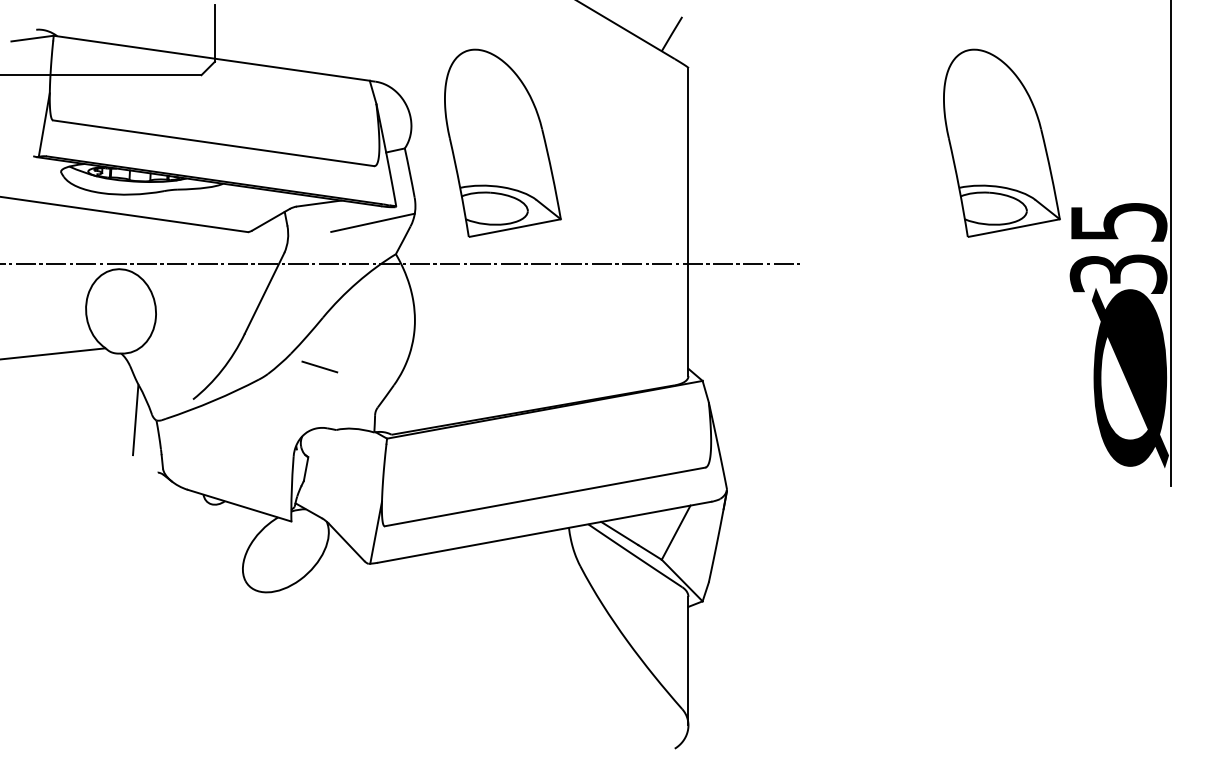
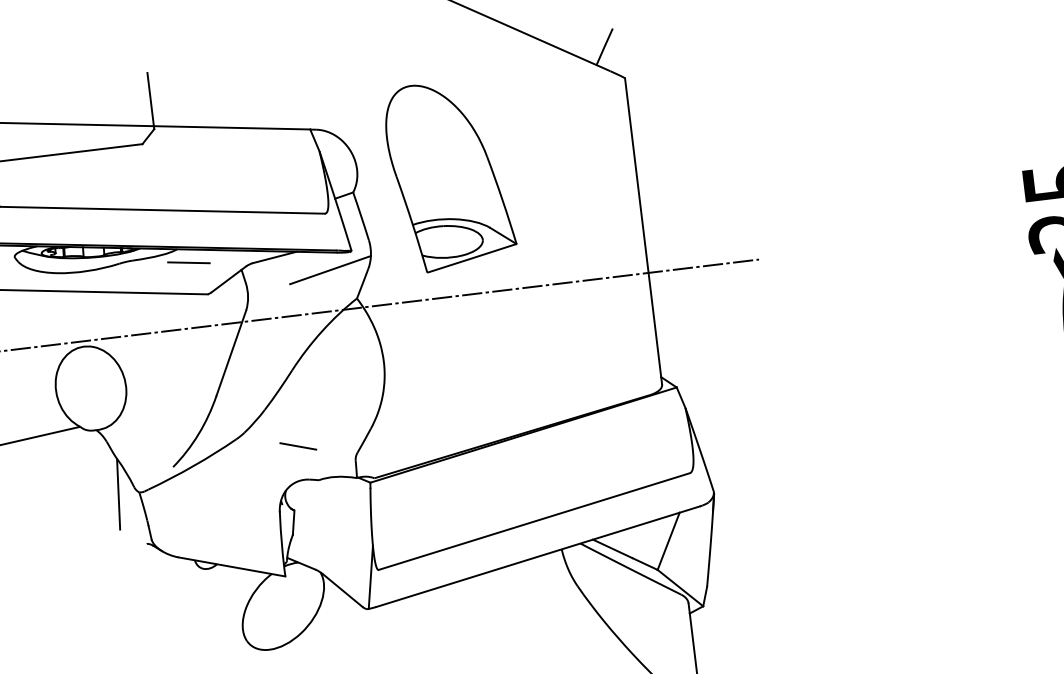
part: (1001, 142) -> (944, 114), removed
line: (232, 198) -> (188, 262), added
line: (319, 366) -> (297, 445), moved

